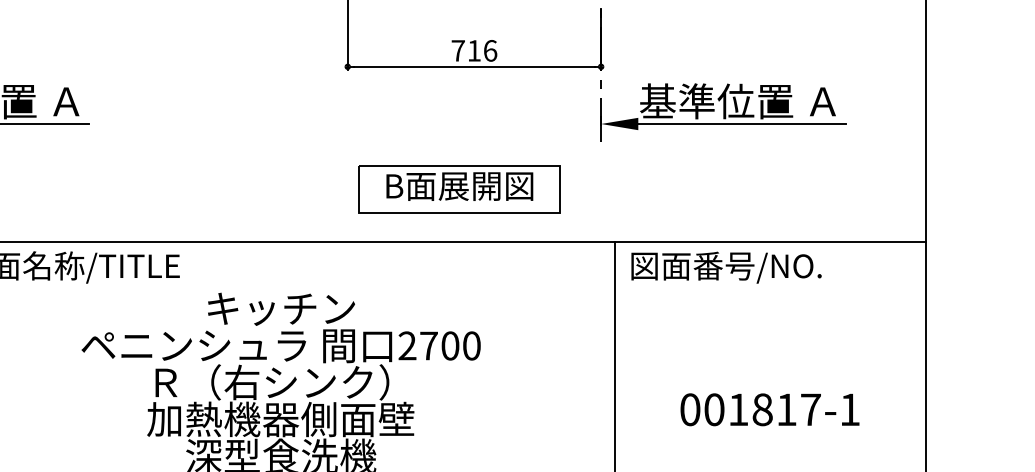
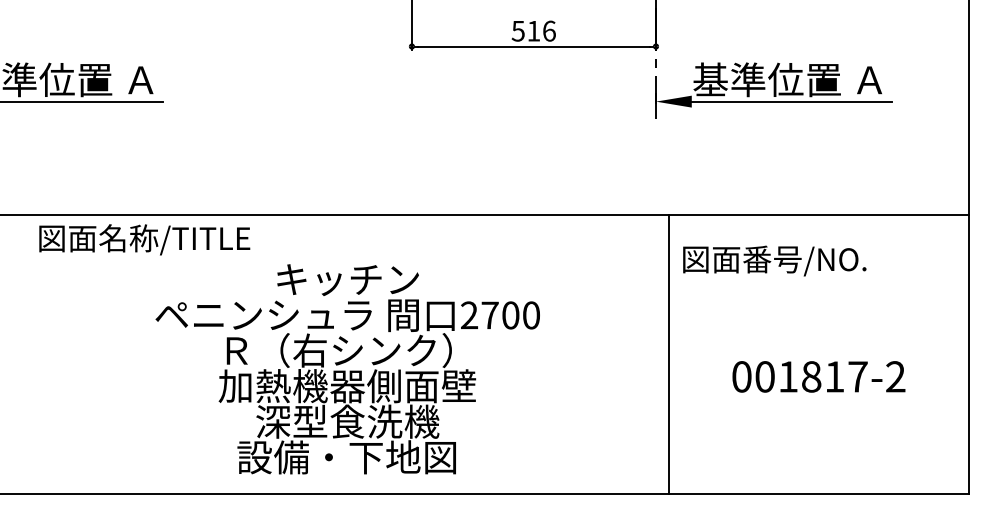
text: (457, 51) -> (517, 31), 716 -> 516
part: (459, 189) -> (519, 164), removed
text: (726, 267) -> (774, 260), moved
text: (849, 409) -> (895, 376), 001817-1 -> 001817-2

